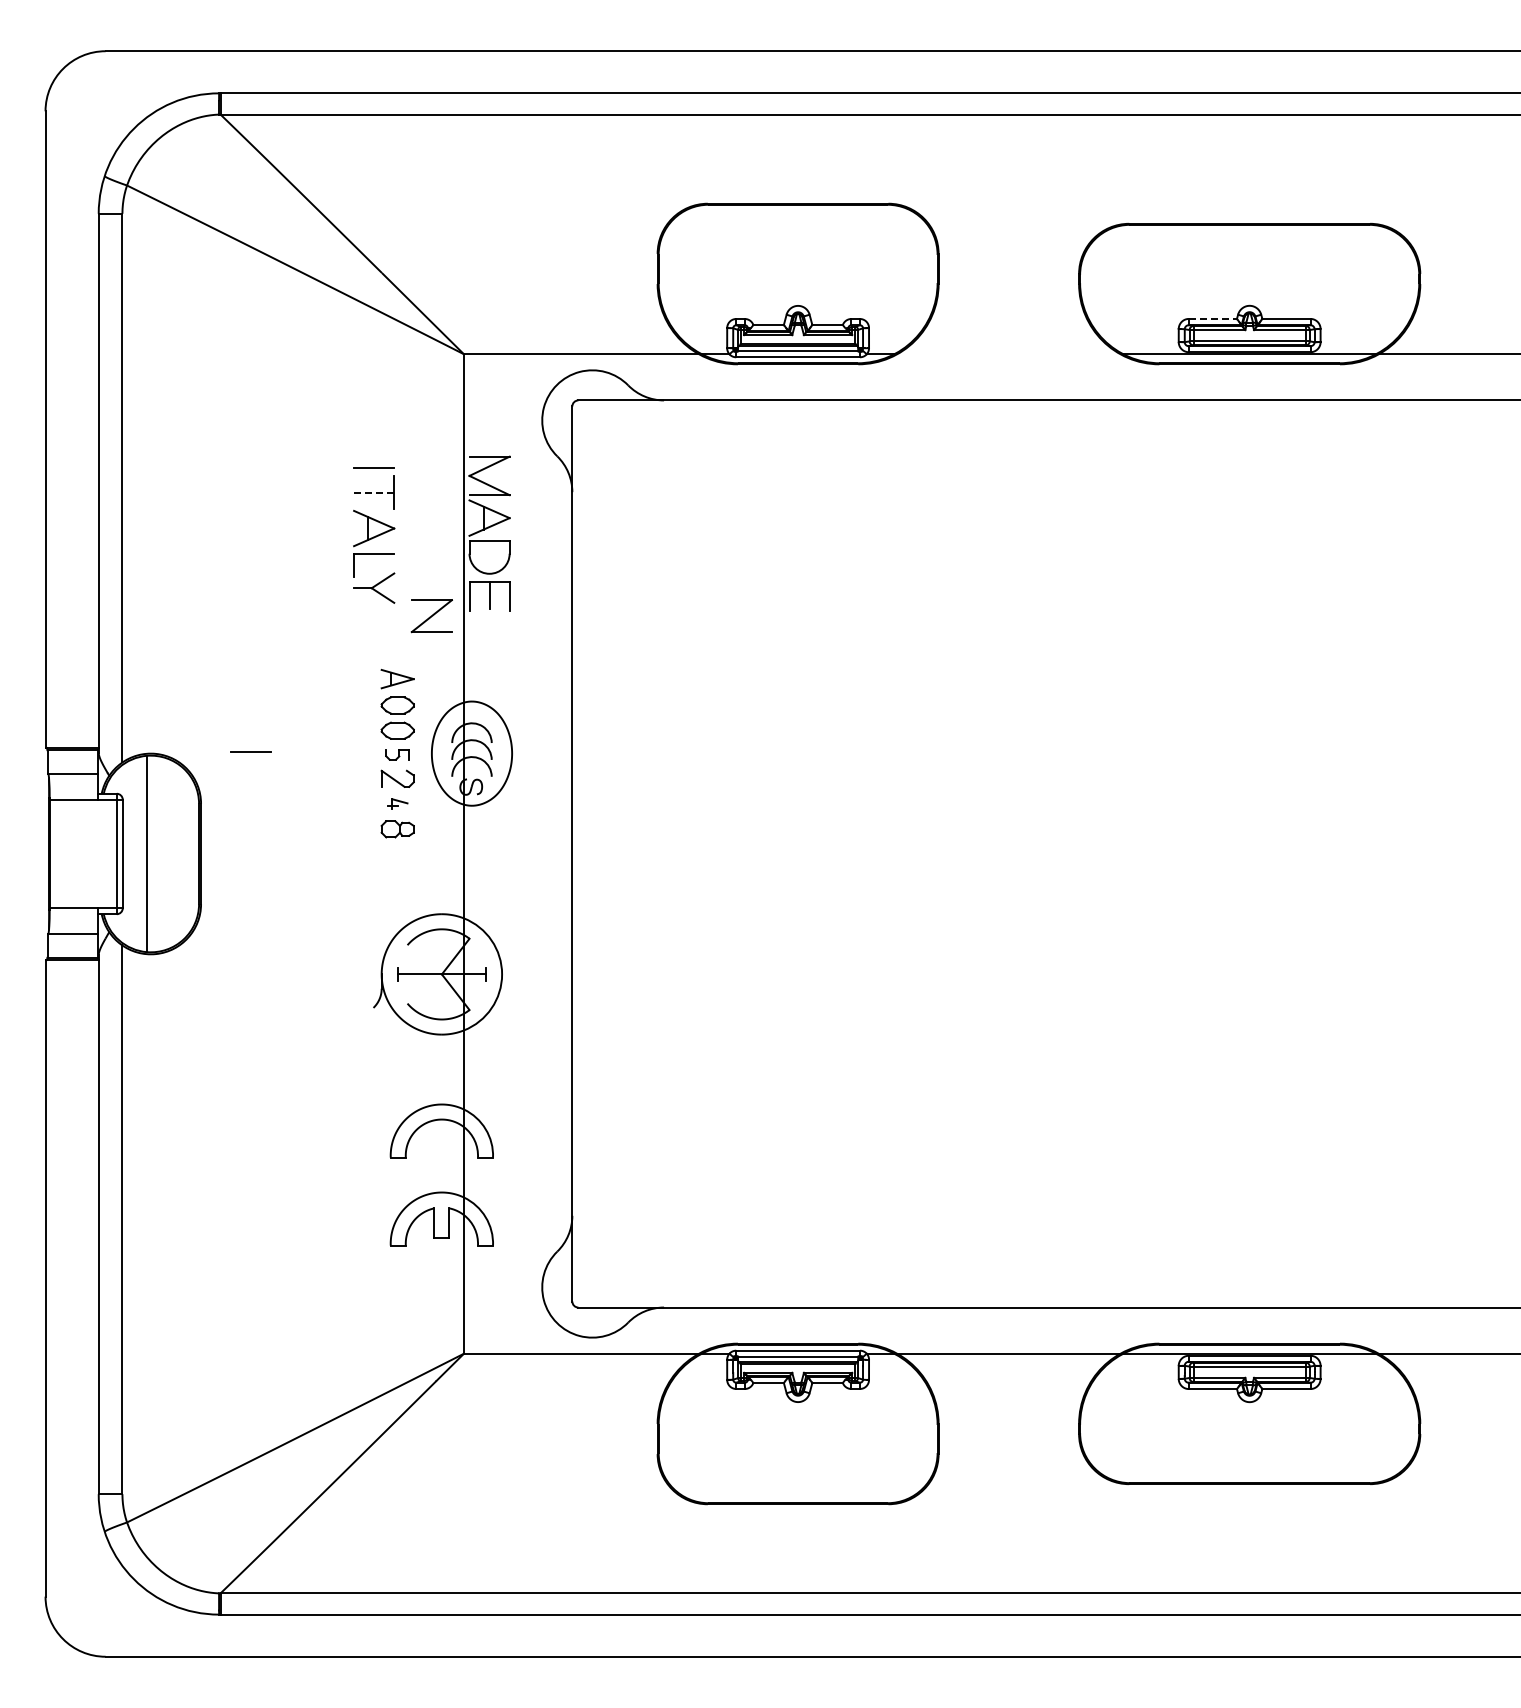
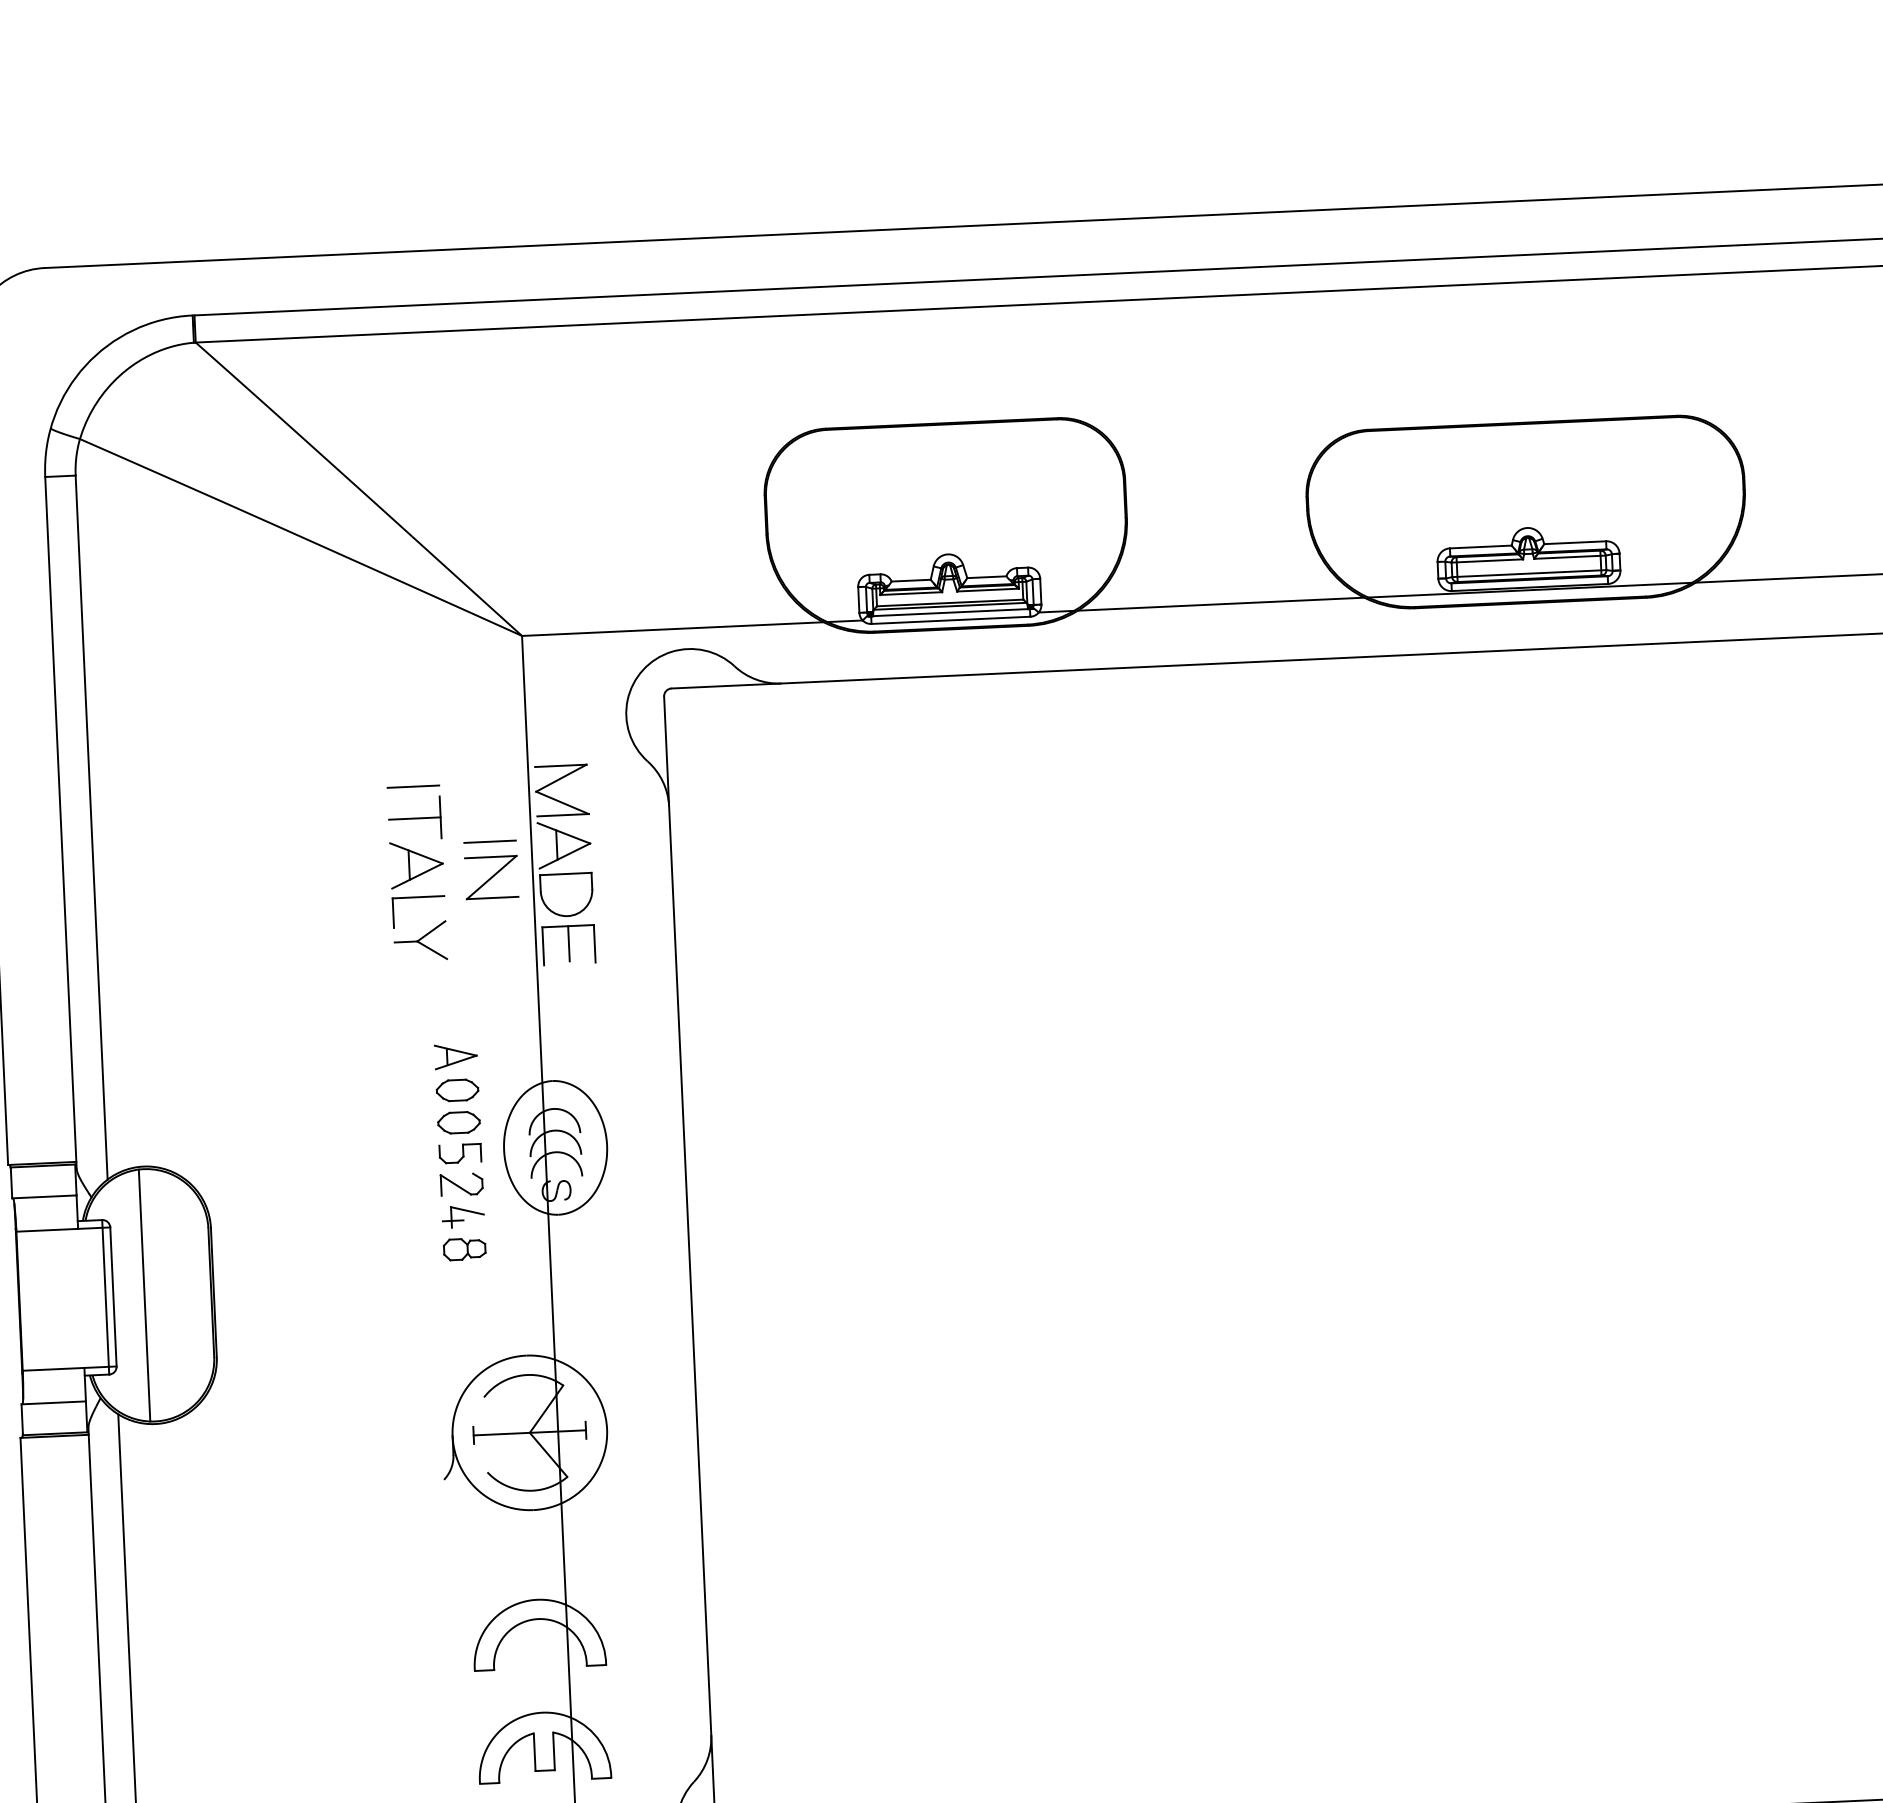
line: (1213, 318) -> (1481, 546), dashed -> solid
line: (1008, 354) -> (1220, 604), added
line: (373, 492) -> (414, 818), dashed -> solid
part: (431, 616) -> (491, 878), moved
line: (250, 751) -> (489, 840), moved
part: (397, 754) -> (460, 1153), size x1.43
part: (397, 803) -> (462, 1216), size x1.67

